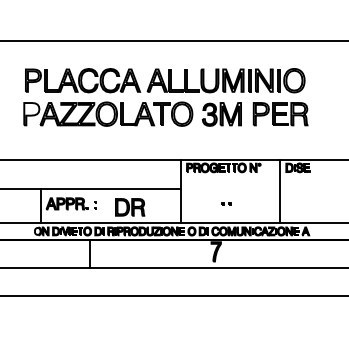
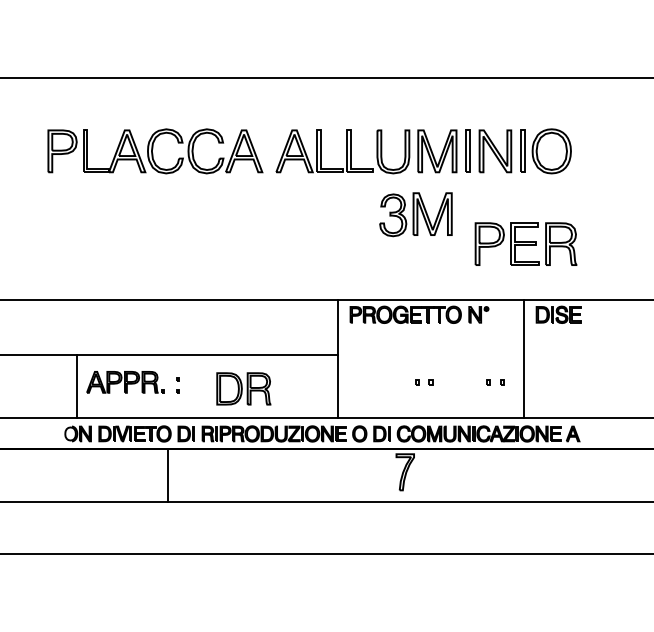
part: (108, 113) -> (203, 212), removed
part: (280, 114) -> (525, 244), moved
part: (264, 203) -> (495, 381), added

